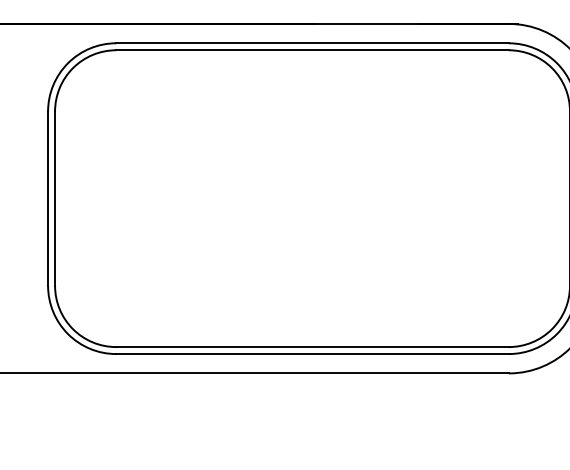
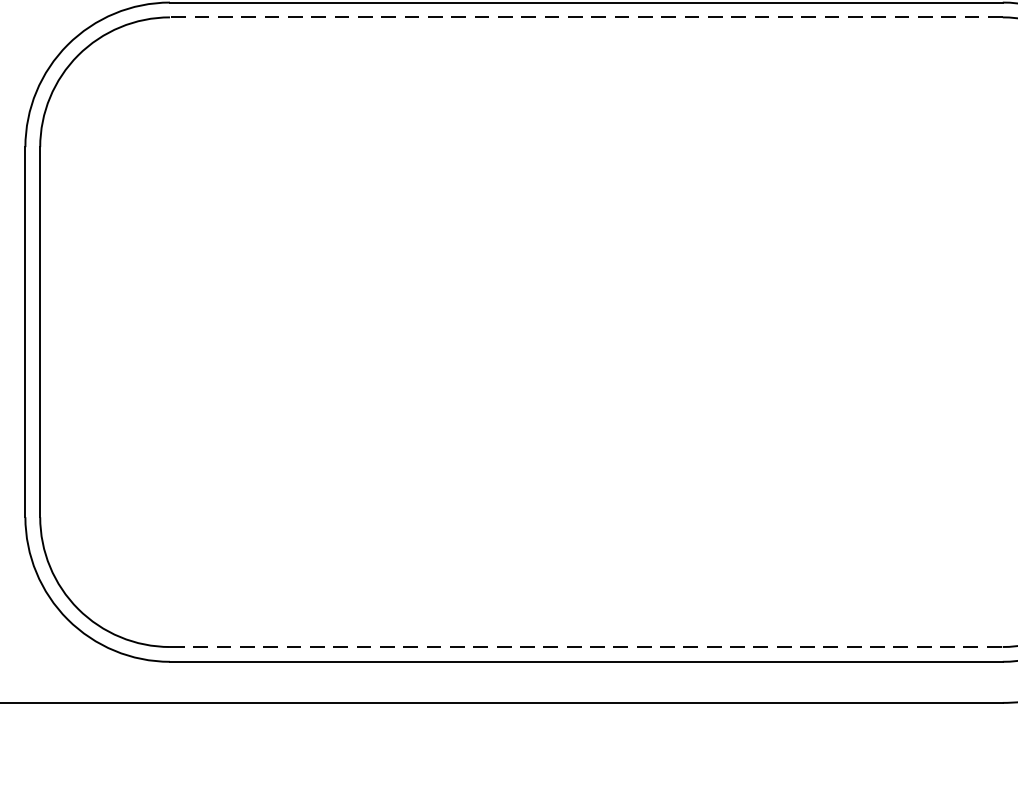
line: (312, 50) -> (586, 17), solid -> dashed
line: (313, 347) -> (588, 647), solid -> dashed

